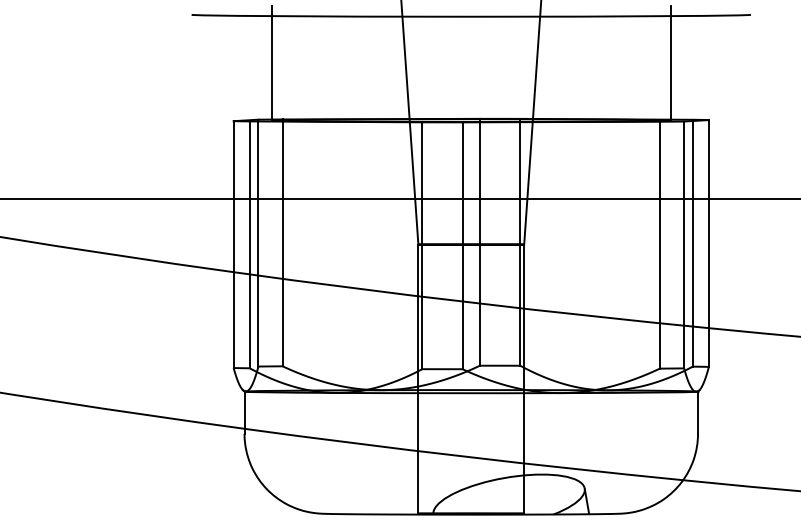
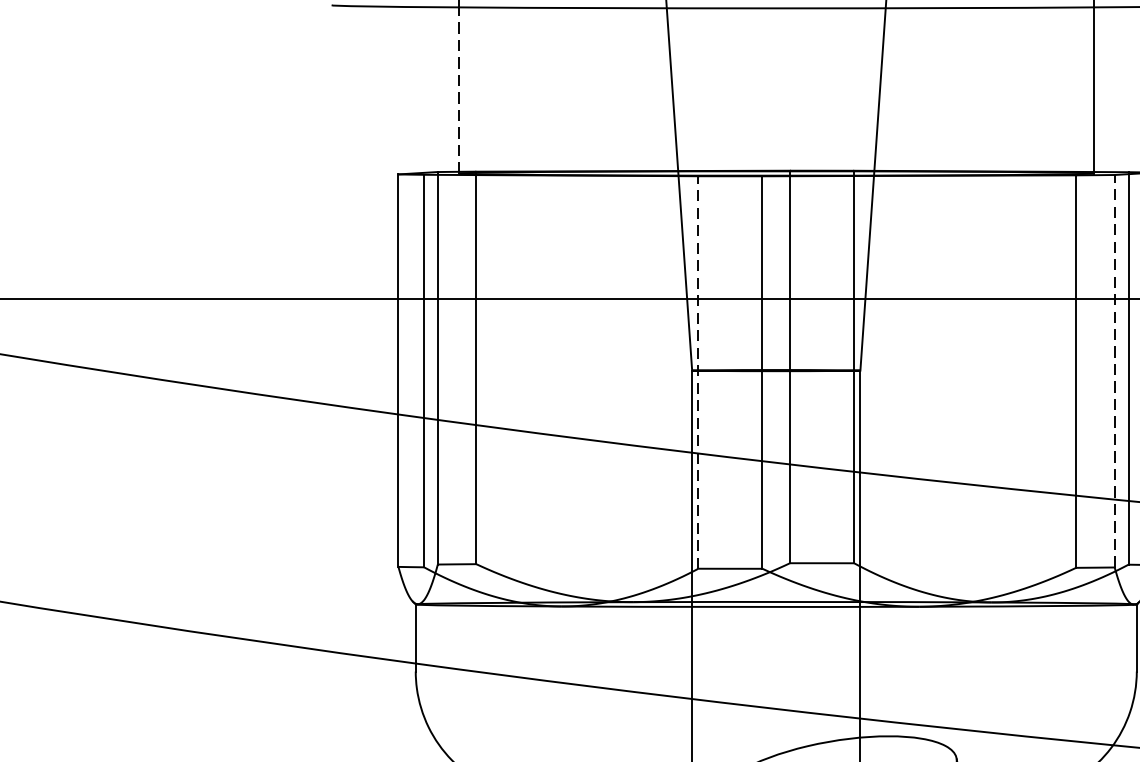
line: (271, 67) -> (458, 89), solid -> dashed
line: (684, 244) -> (1115, 370), solid -> dashed
line: (422, 245) -> (698, 372), solid -> dashed

